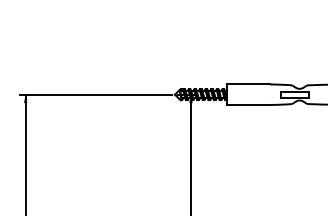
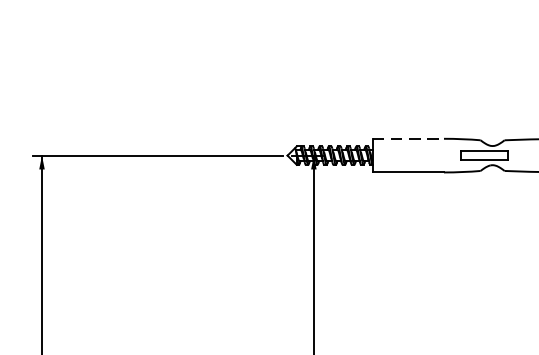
line: (248, 84) -> (408, 138), solid -> dashed

